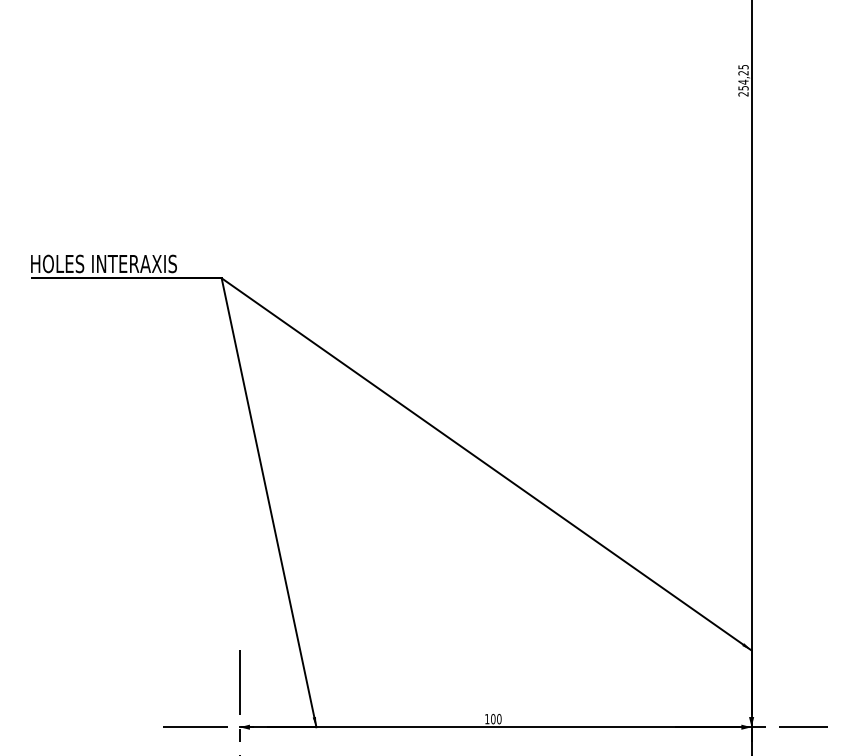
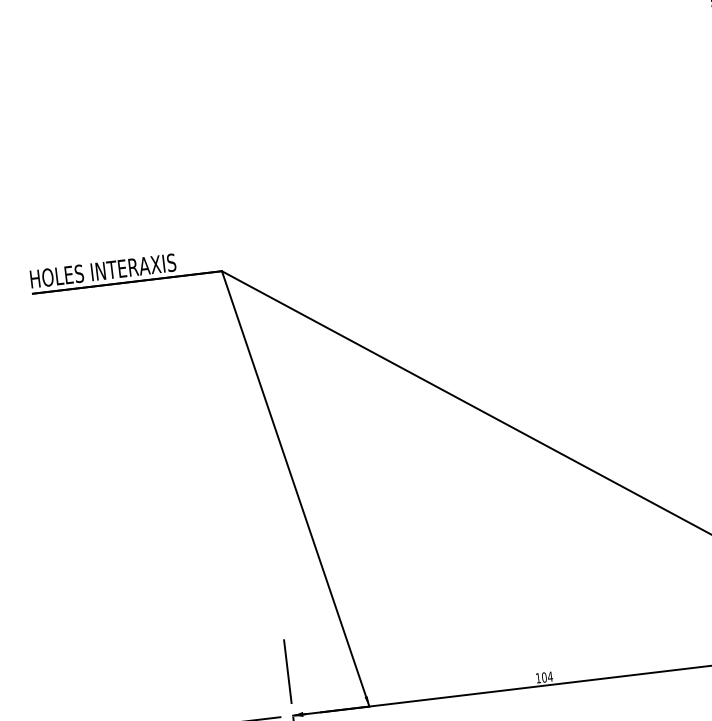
text: (498, 718) -> (549, 676), 100 -> 104

